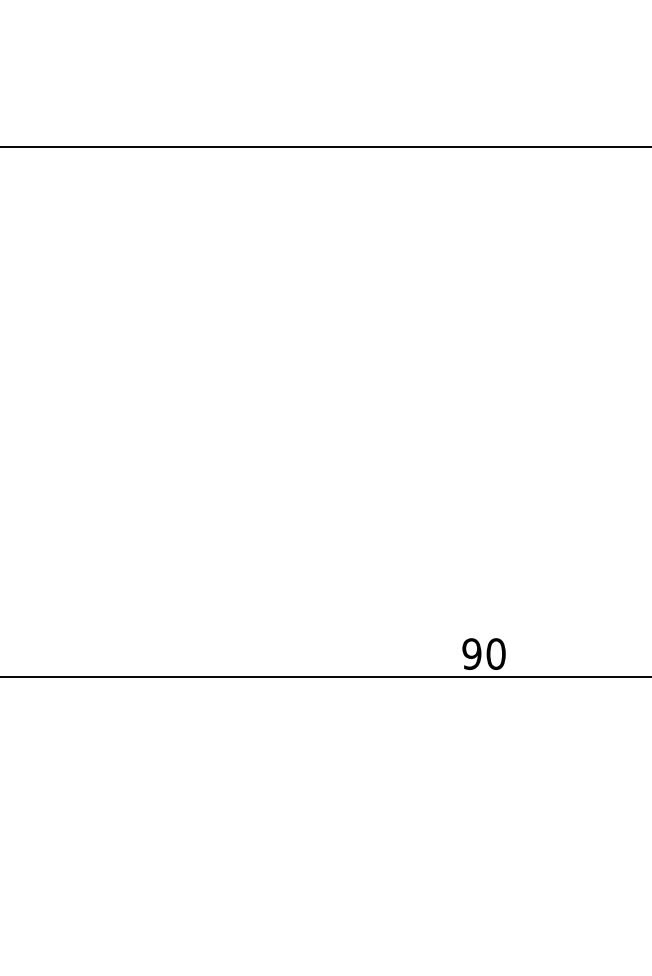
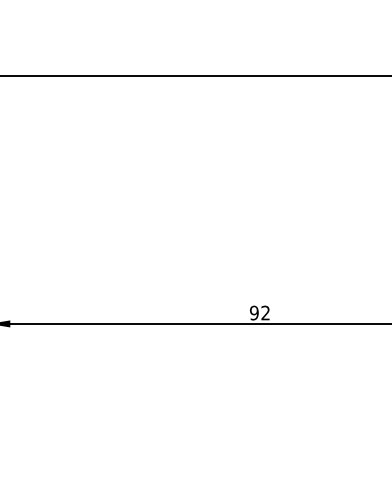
text: (495, 652) -> (265, 312), 90 -> 92

